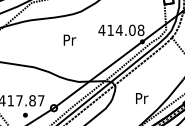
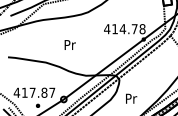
text: (132, 30) -> (134, 29), 414.08 -> 414.78
text: (69, 39) -> (69, 44), moved
text: (142, 98) -> (131, 98), moved

